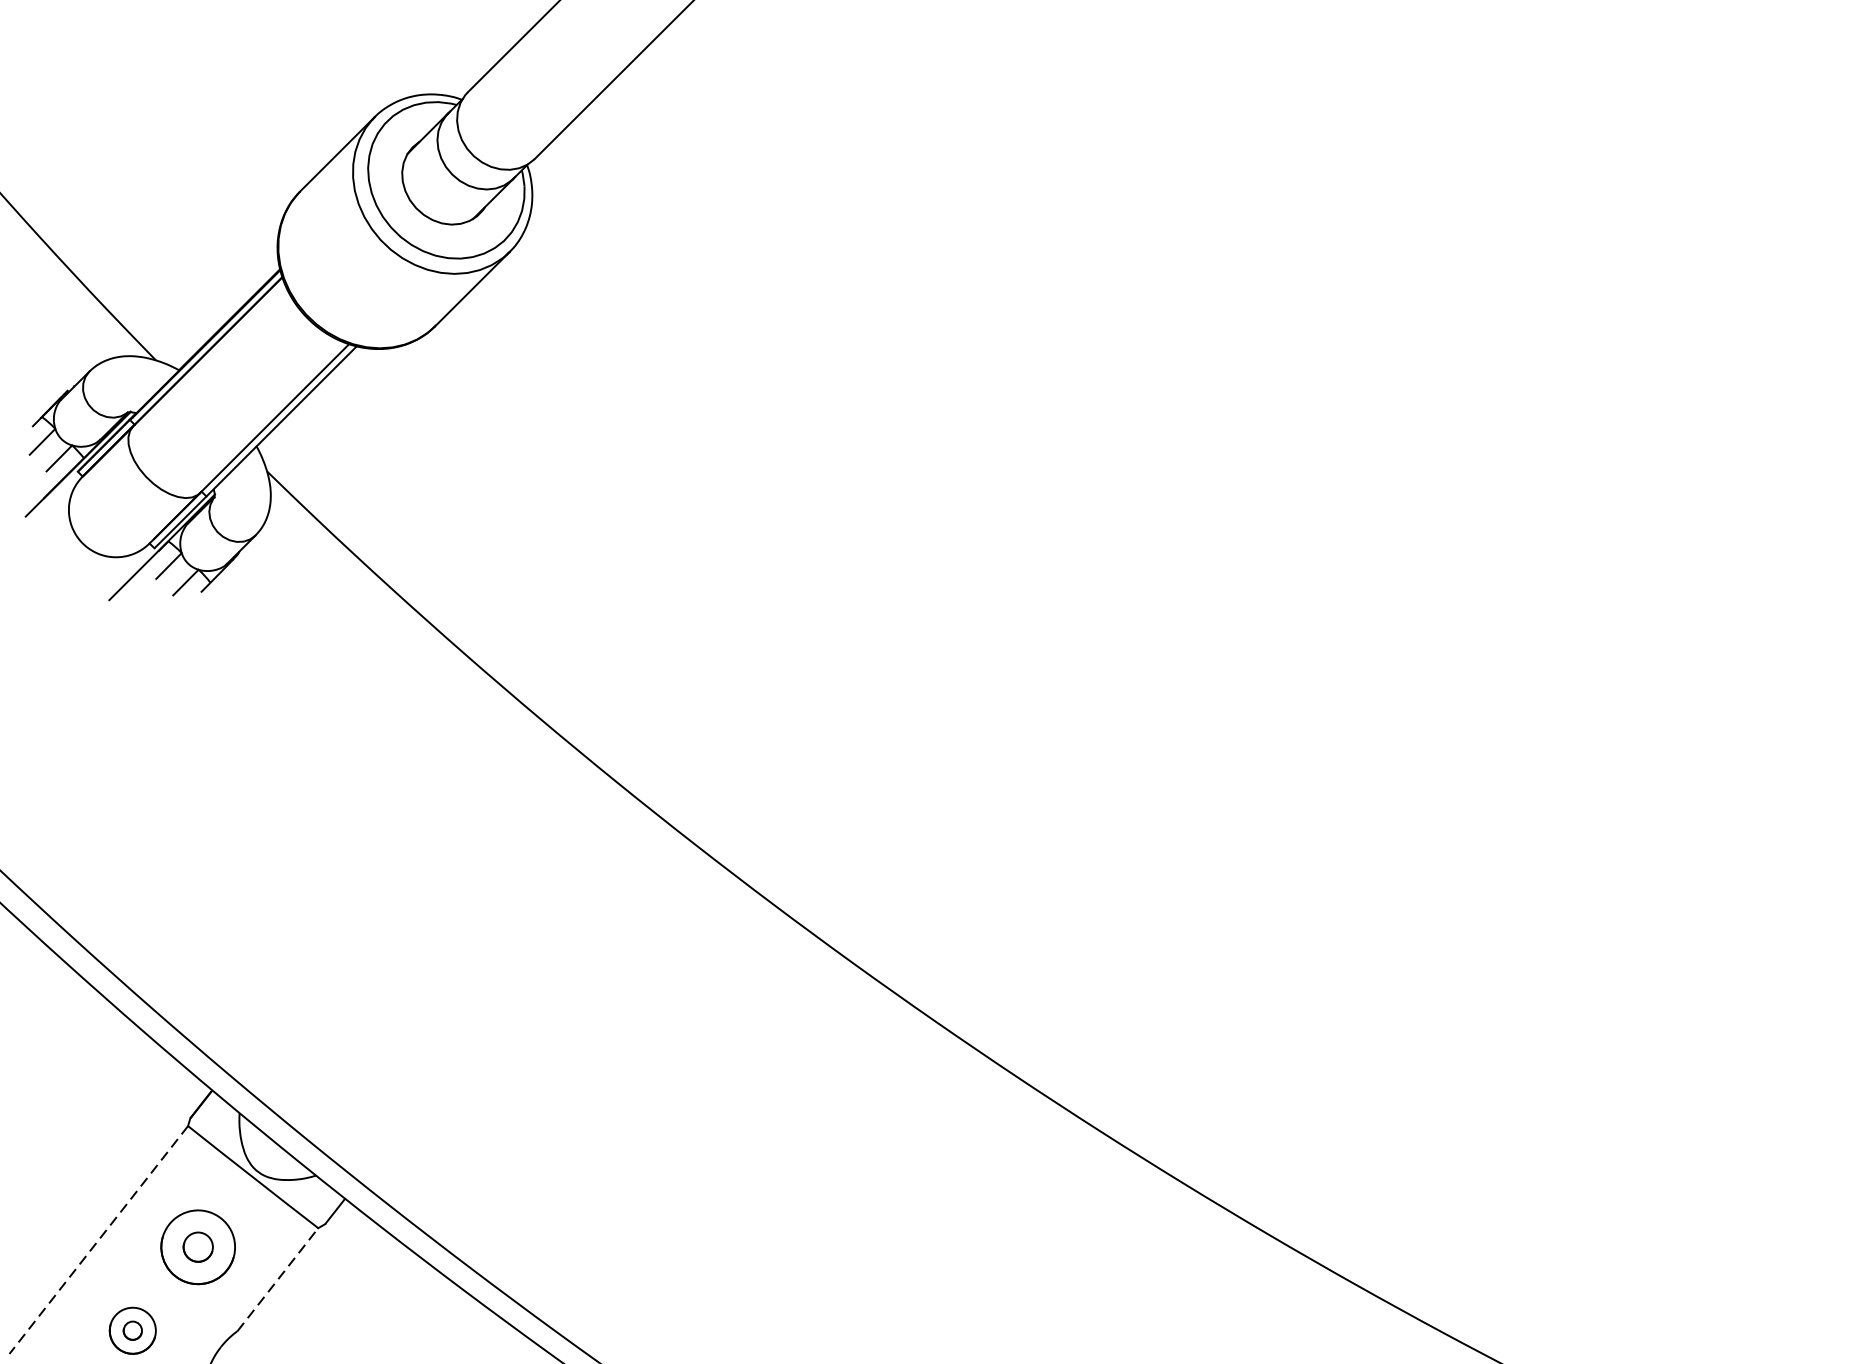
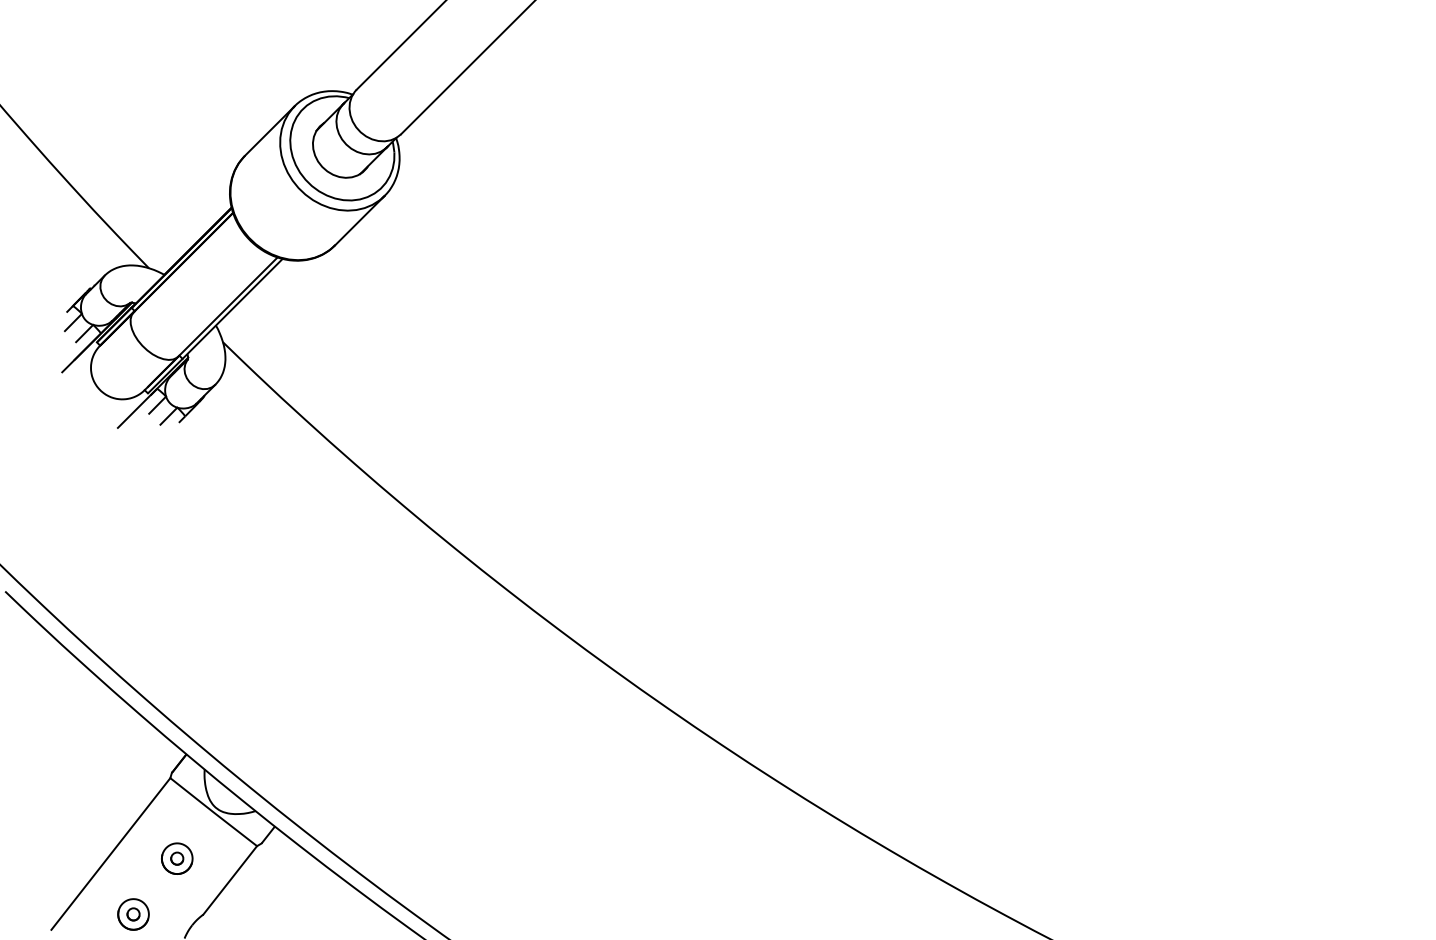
line: (98, 1240) -> (110, 854), dashed -> solid
part: (198, 1246) -> (177, 858), size x0.62
line: (278, 1279) -> (230, 880), dashed -> solid

